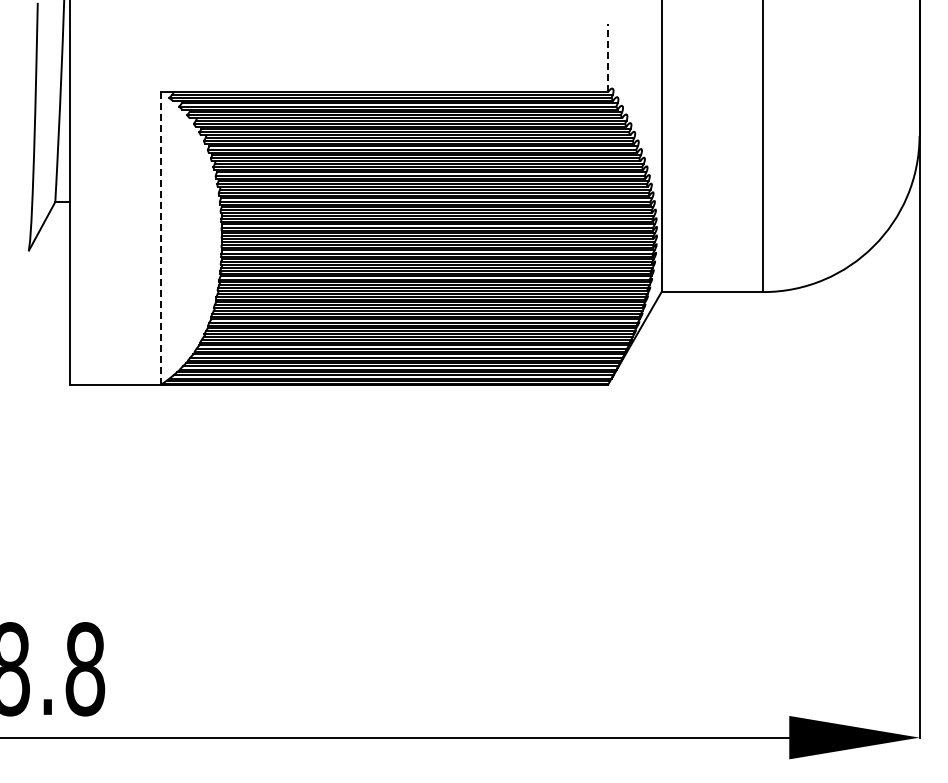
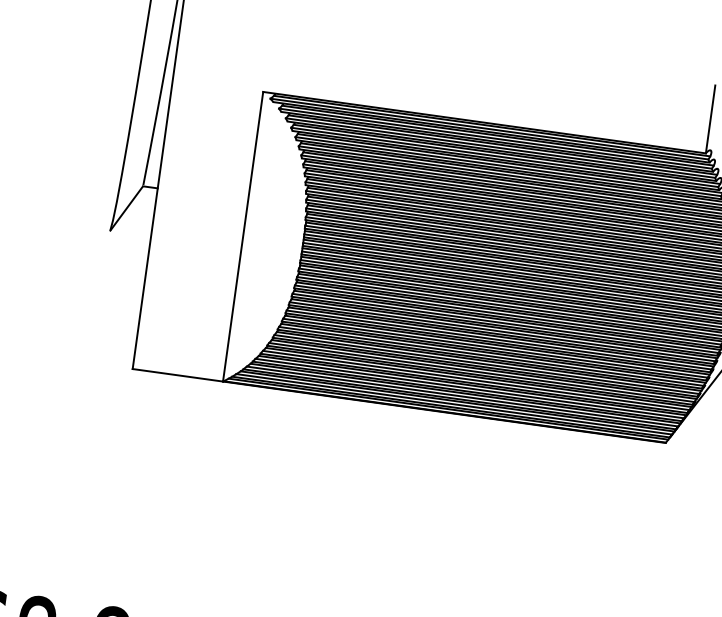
line: (608, 57) -> (710, 119), dashed -> solid
line: (161, 237) -> (243, 235), dashed -> solid

